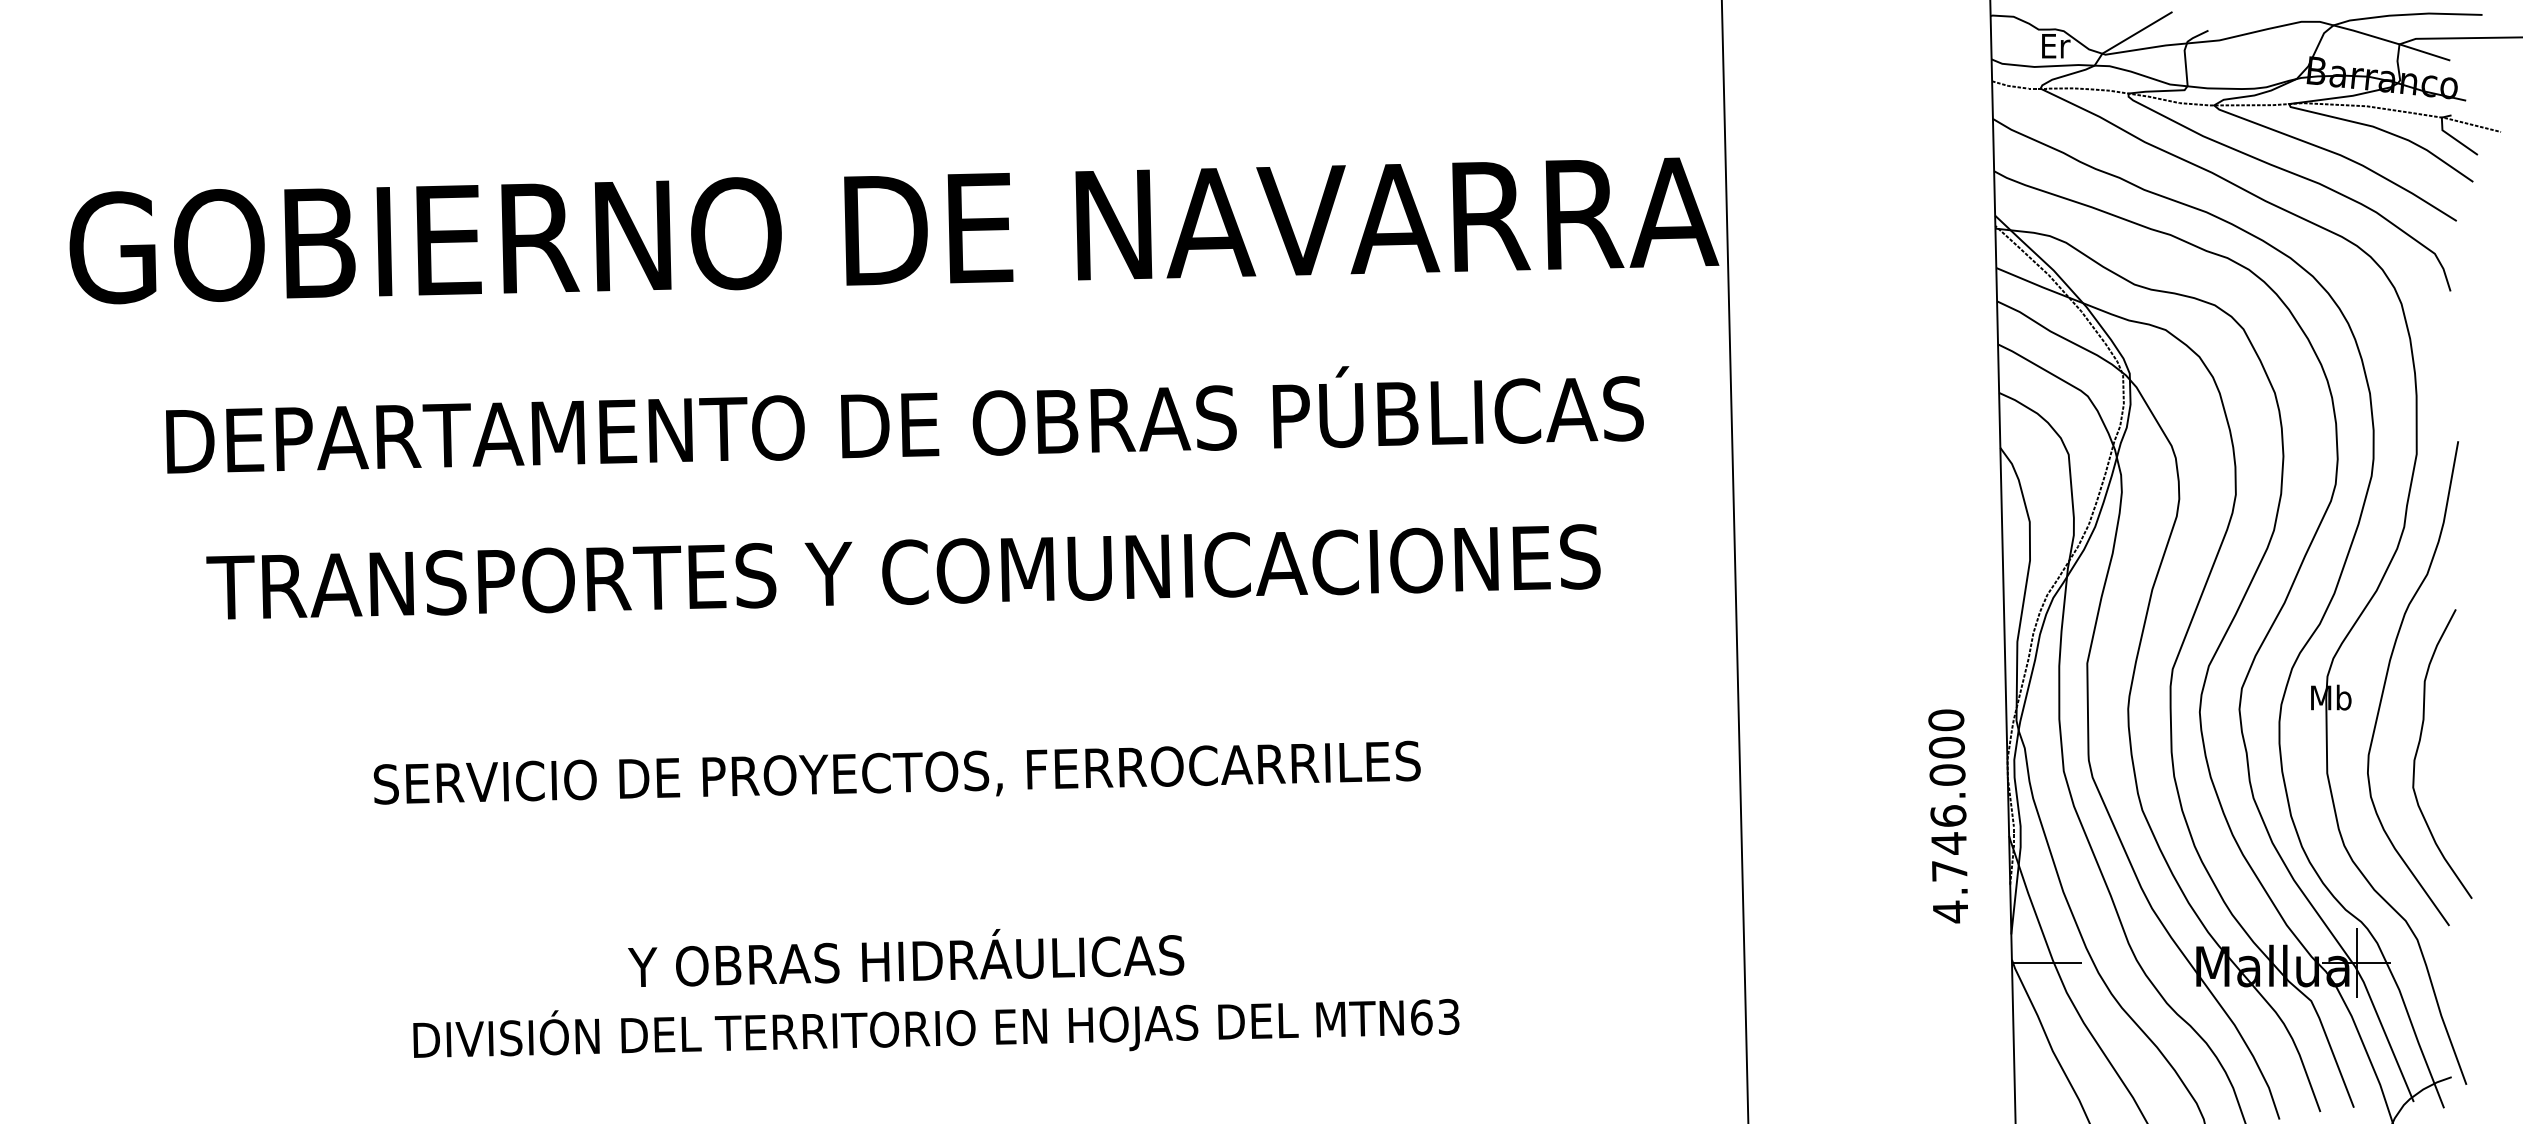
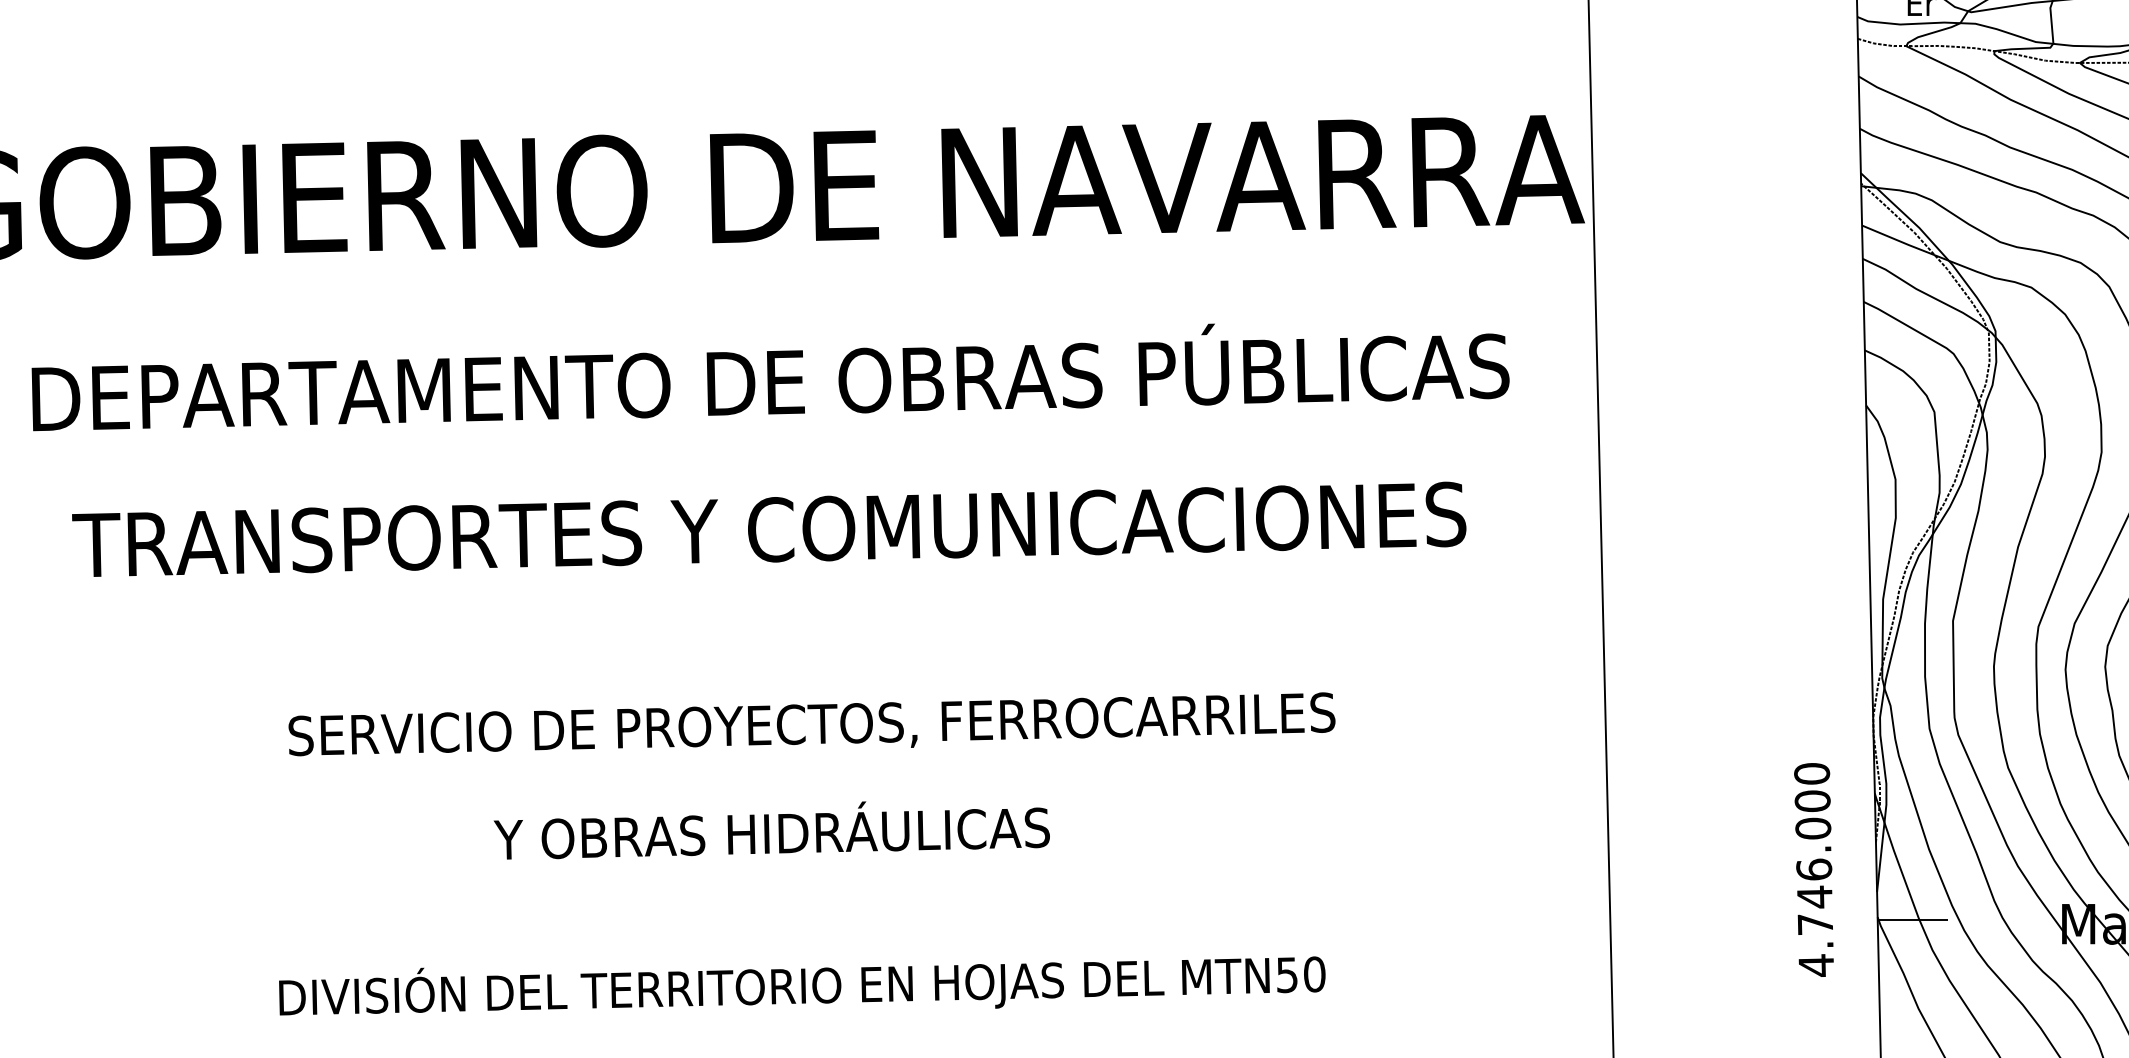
text: (896, 772) -> (811, 724), moved
text: (1947, 816) -> (1813, 870), moved
text: (906, 957) -> (772, 830), moved
text: (1435, 1017) -> (1301, 975), MTN63 -> MTN50

